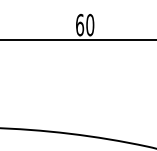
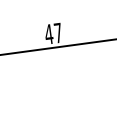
text: (84, 24) -> (53, 33), 60 -> 47

